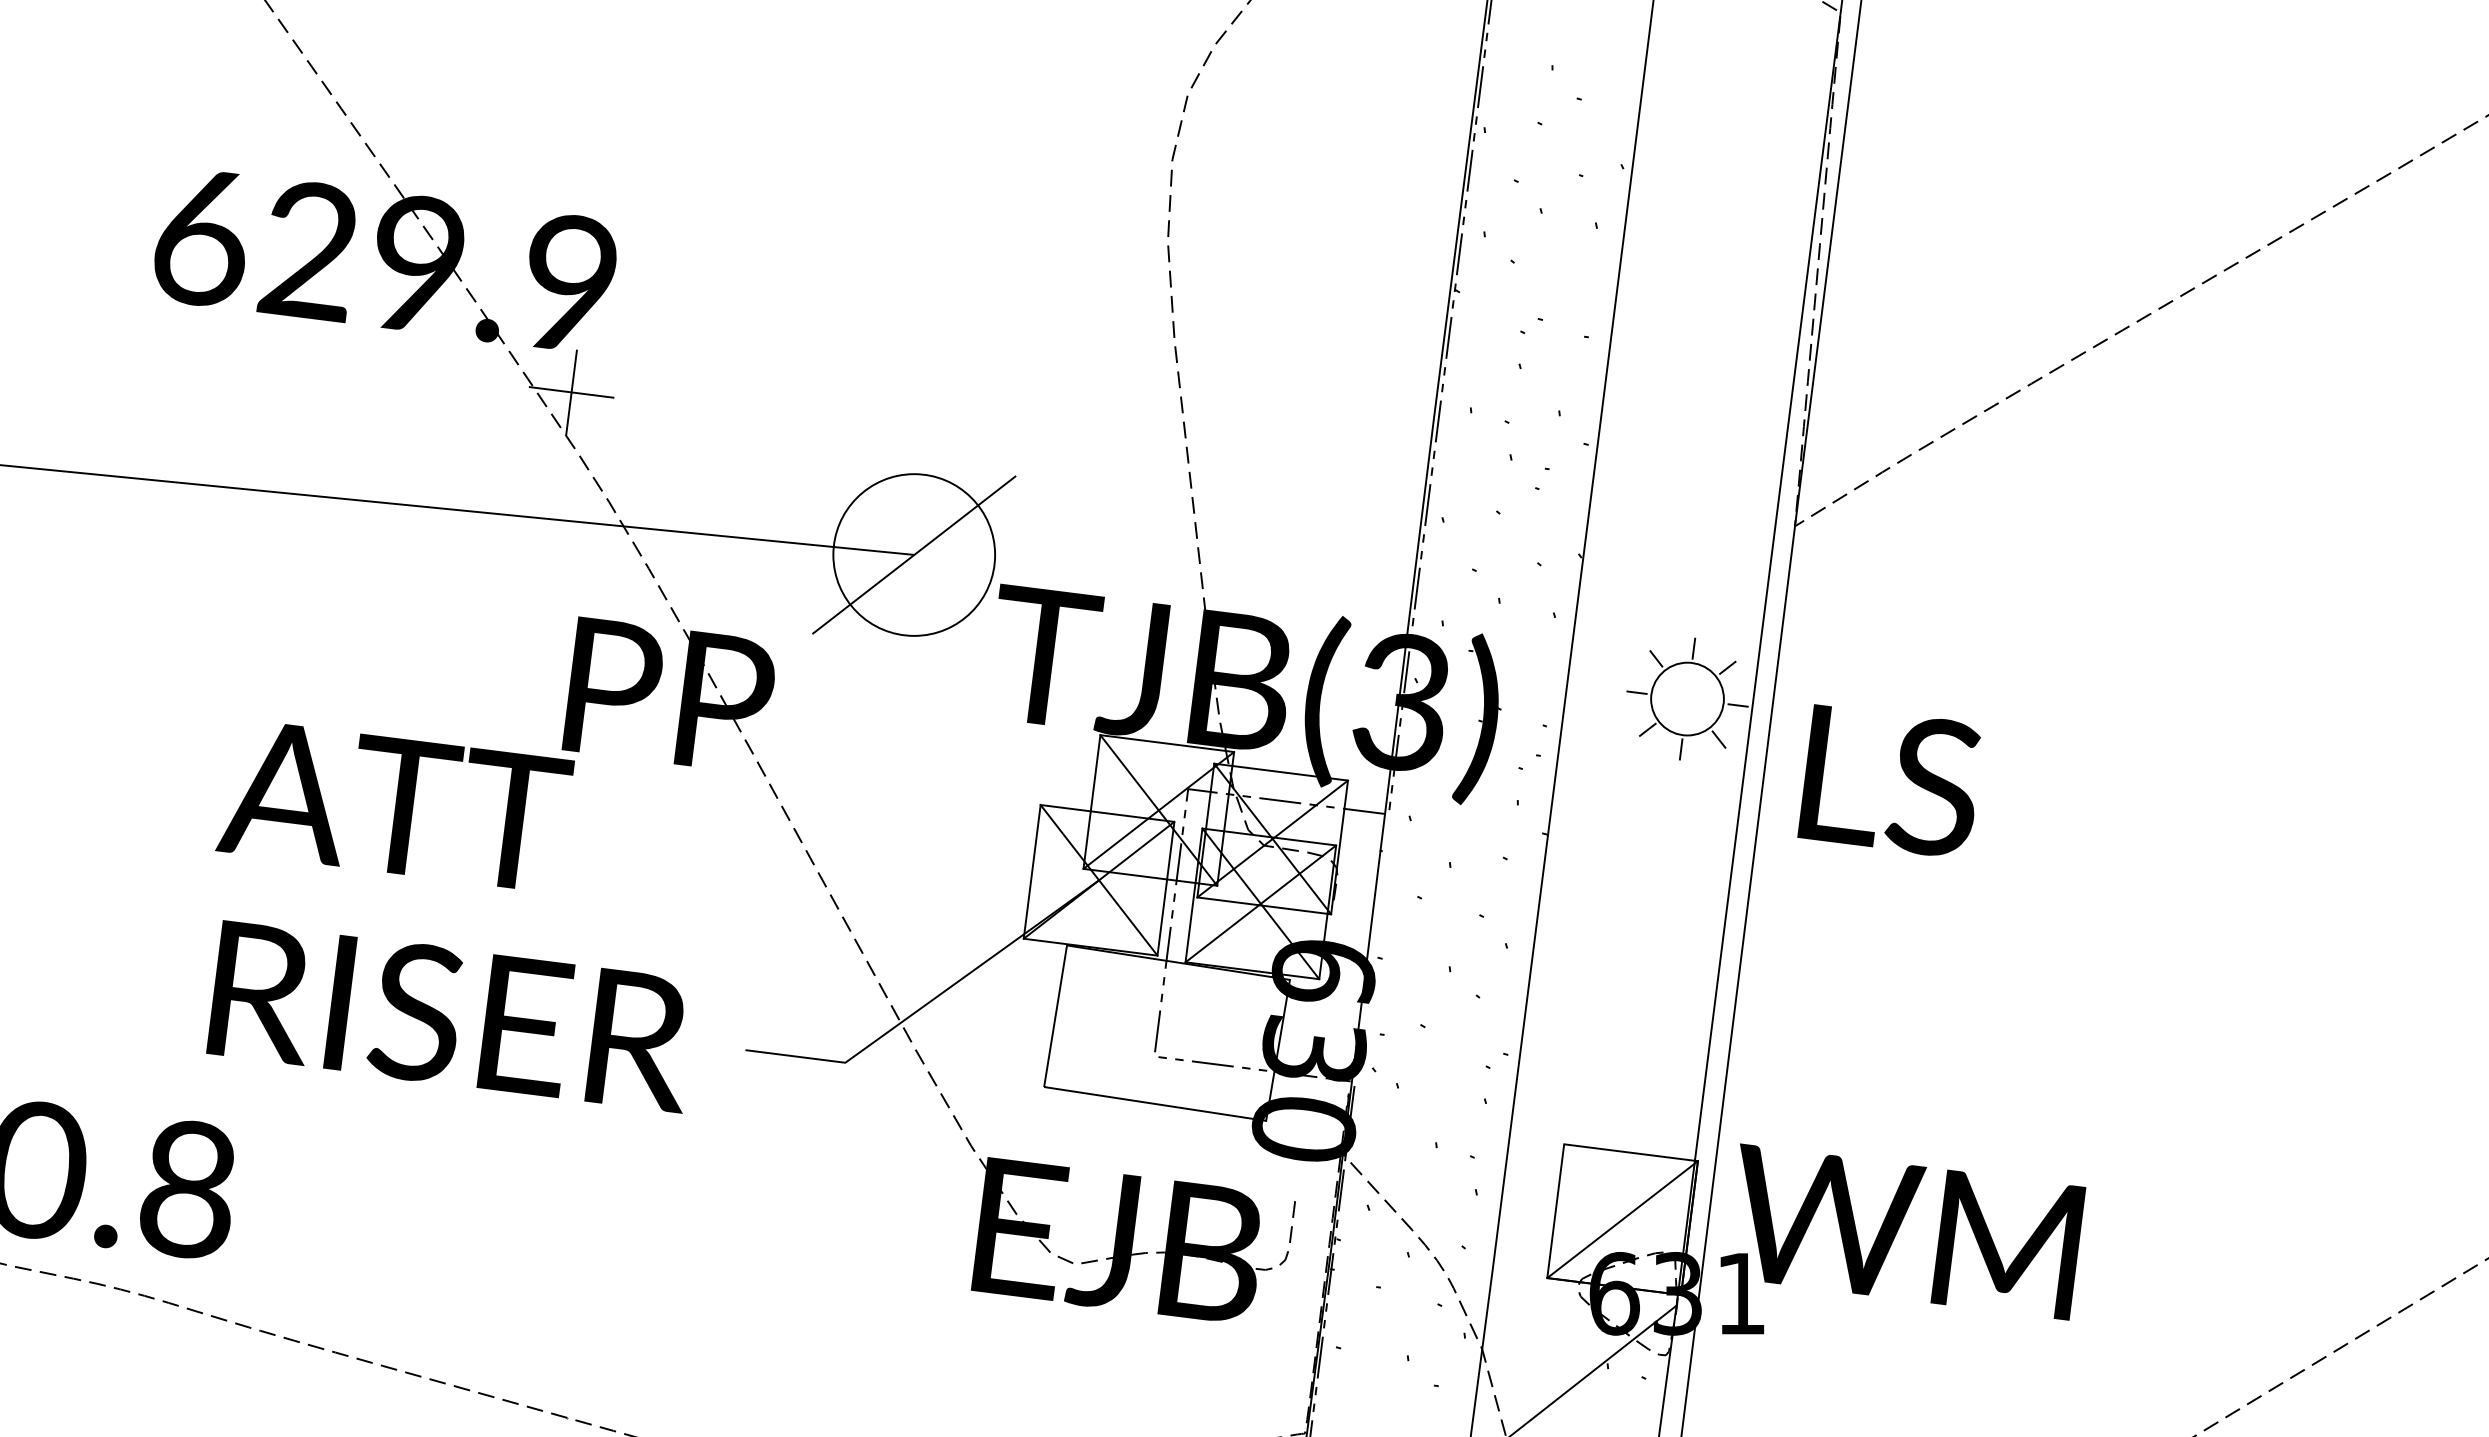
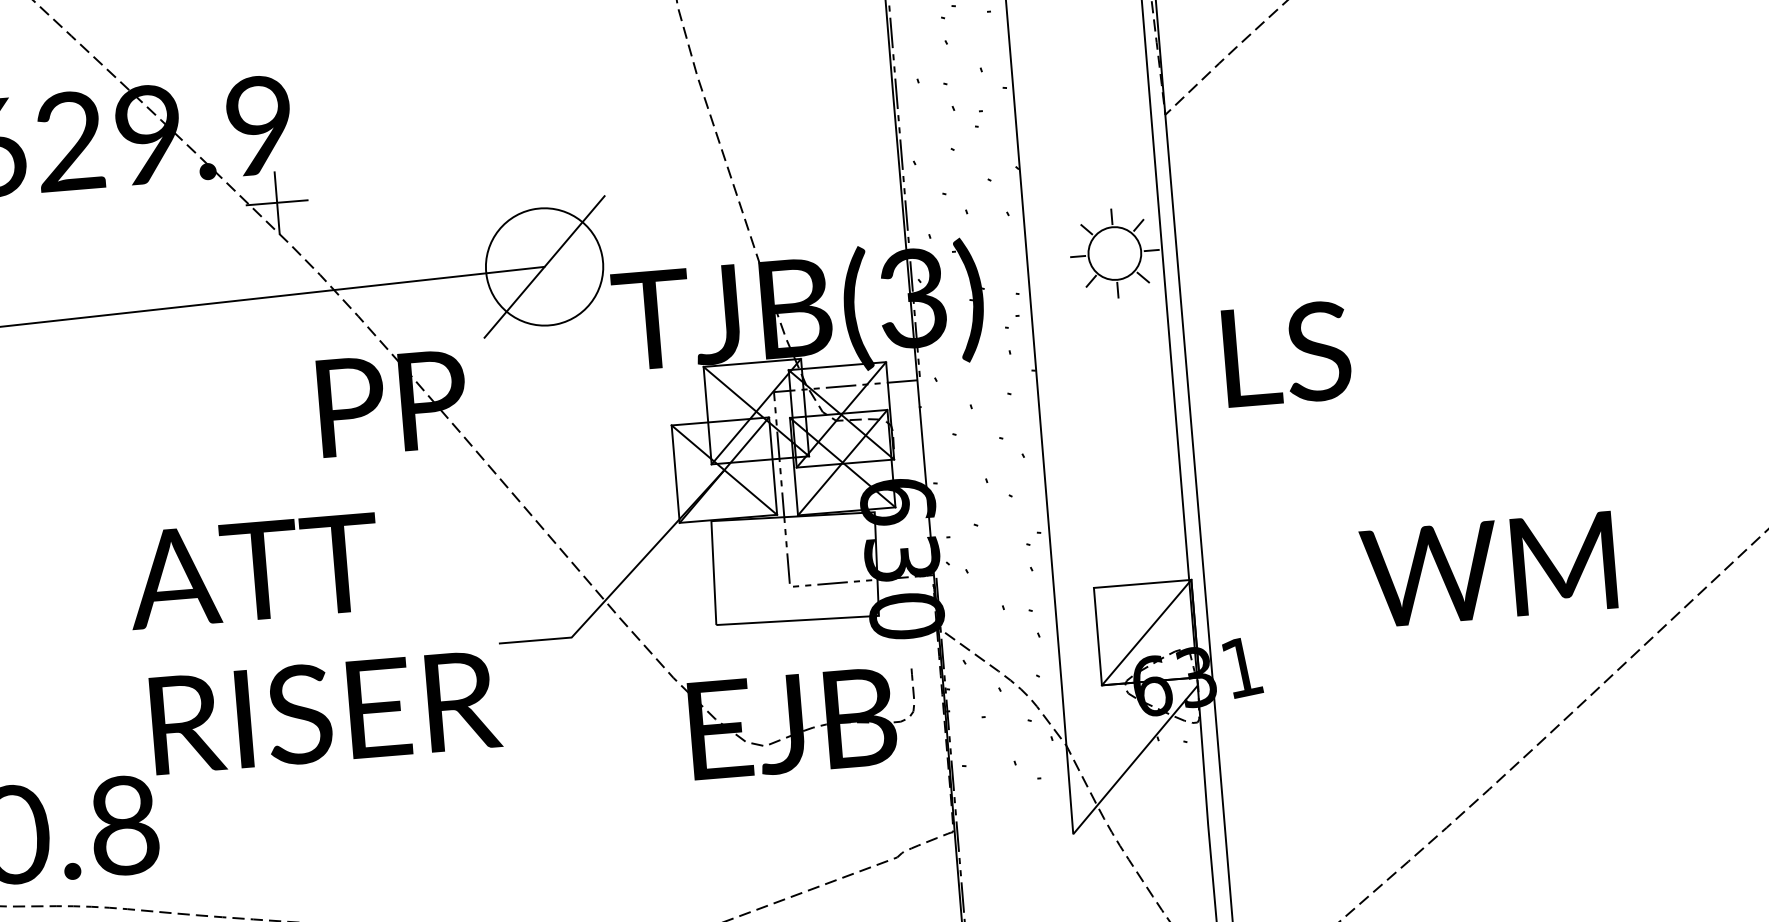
text: (1888, 779) -> (1284, 352), moved
text: (444, 918) -> (305, 643), moved
text: (1913, 1231) -> (1494, 568), moved

